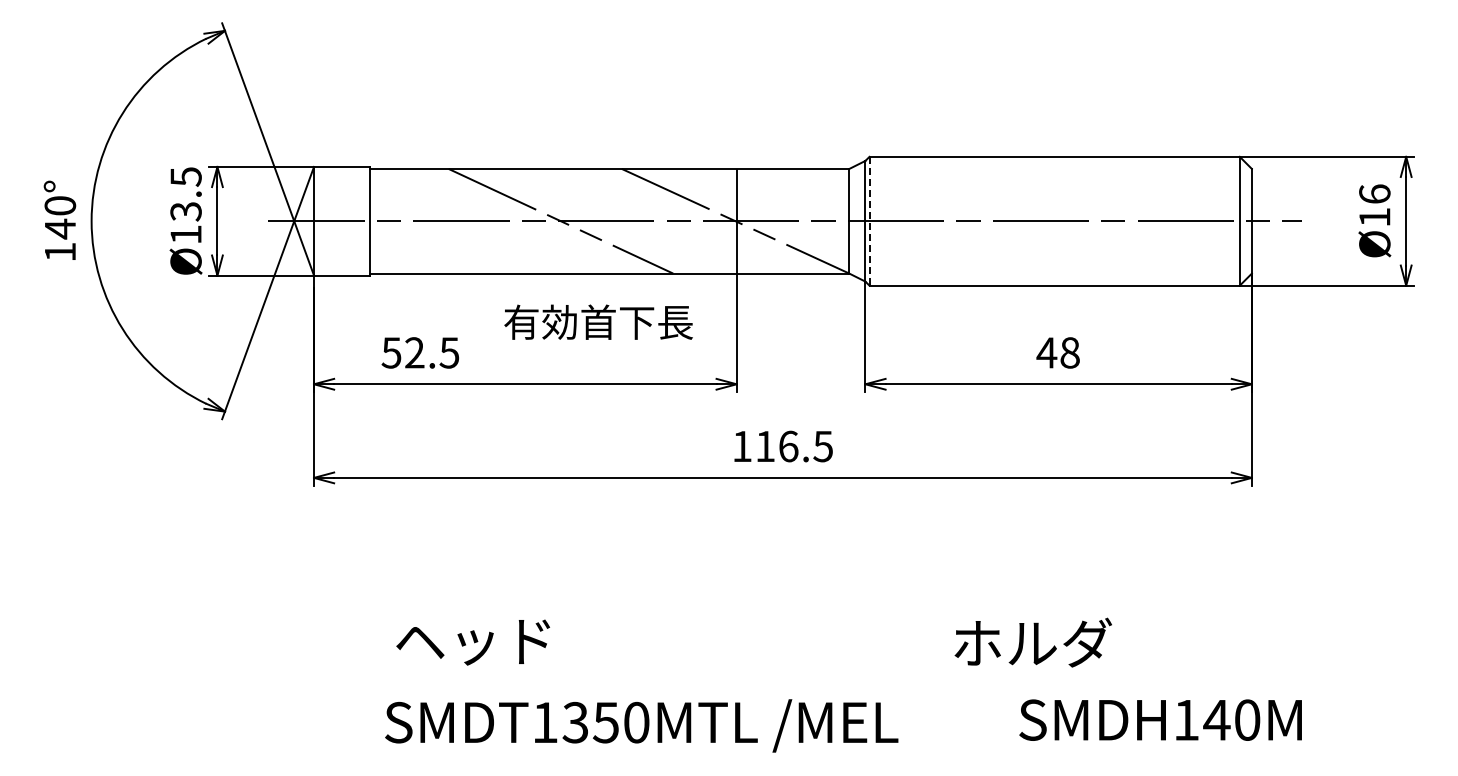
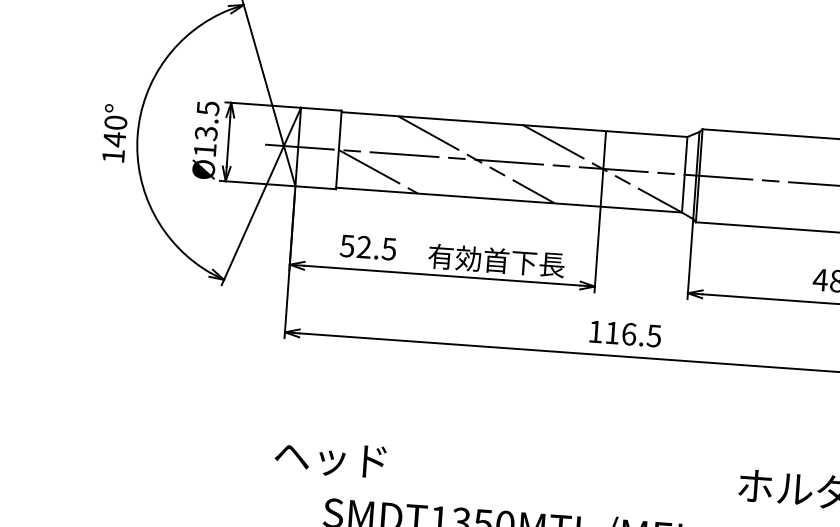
line: (869, 221) -> (699, 175), dashed -> solid
line: (426, 247) -> (378, 171), added
text: (598, 321) -> (496, 260), moved
text: (472, 642) -> (329, 459), moved

